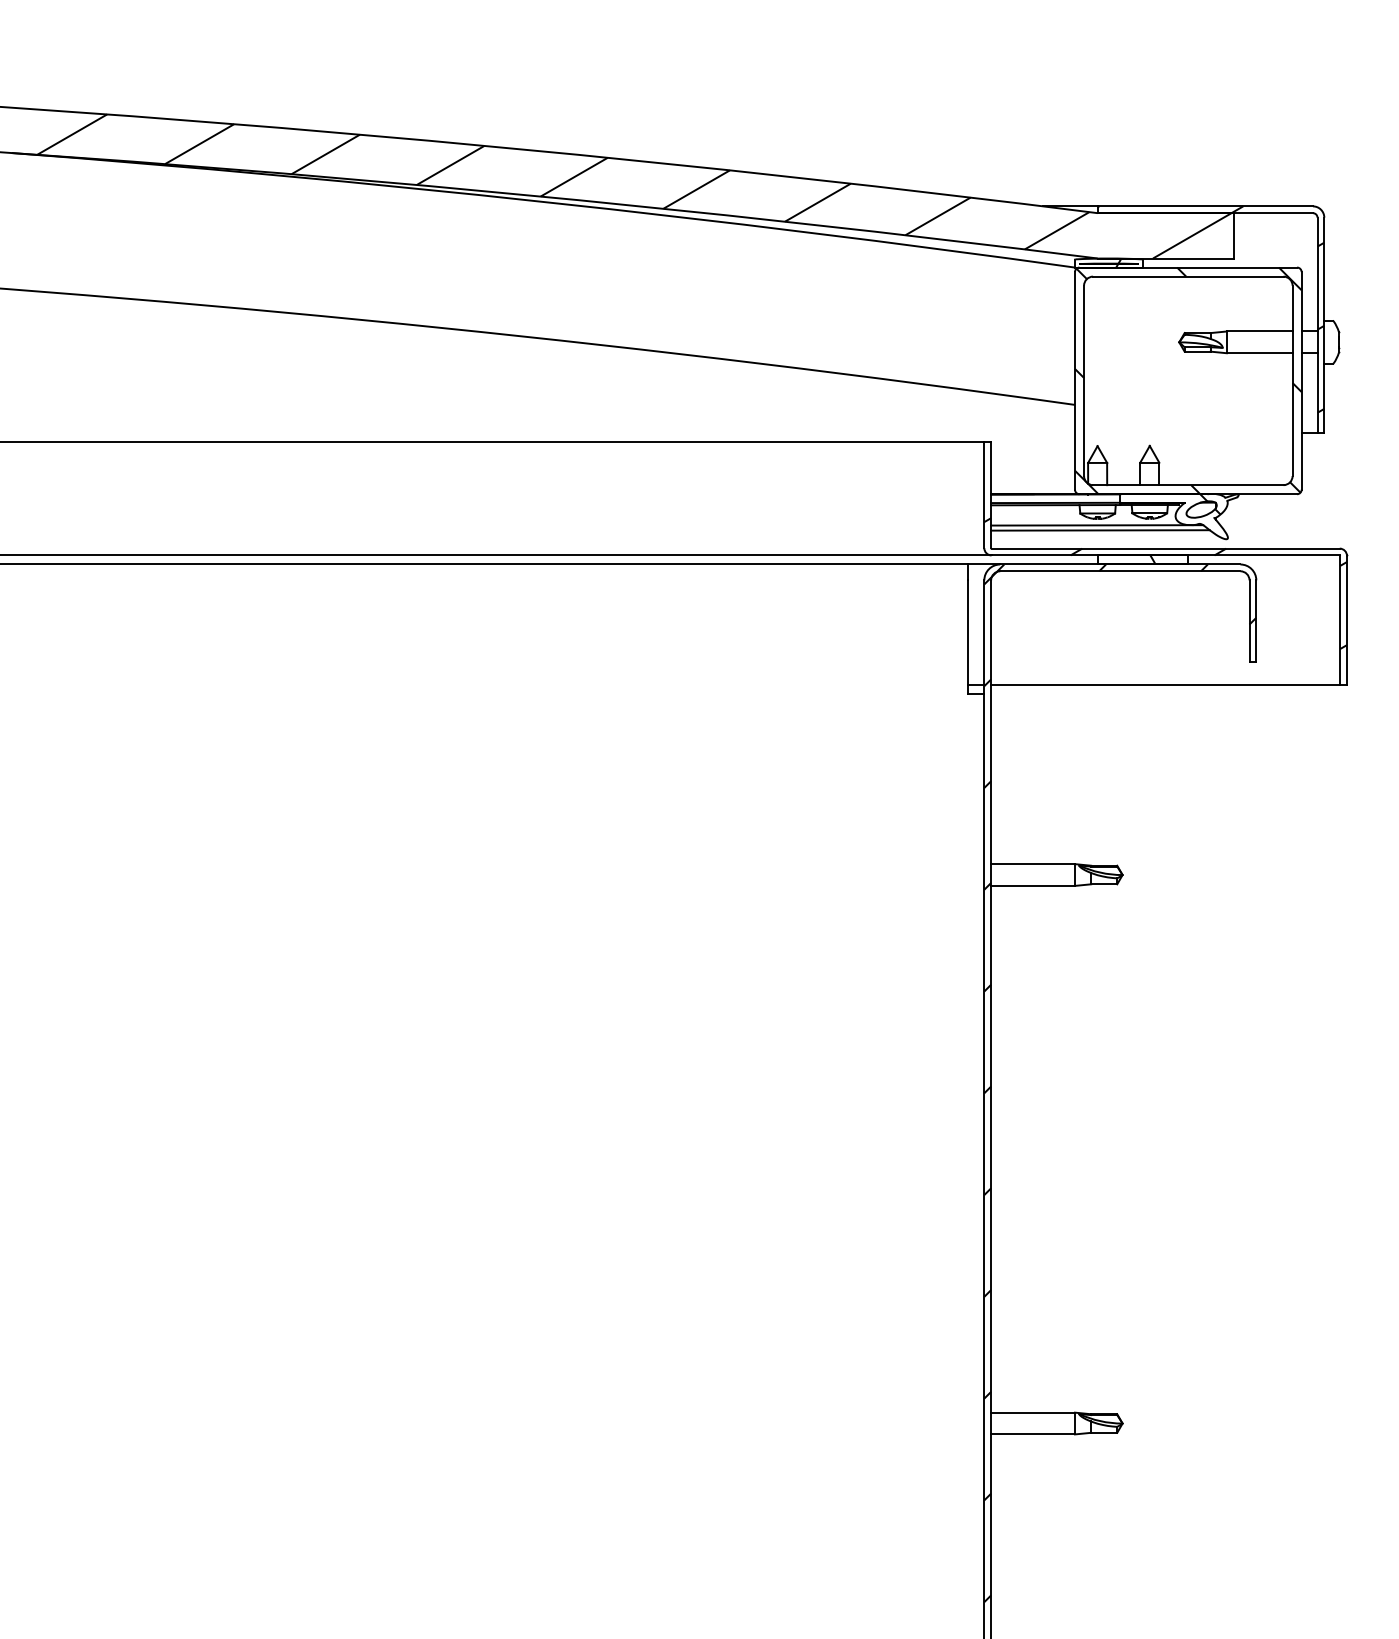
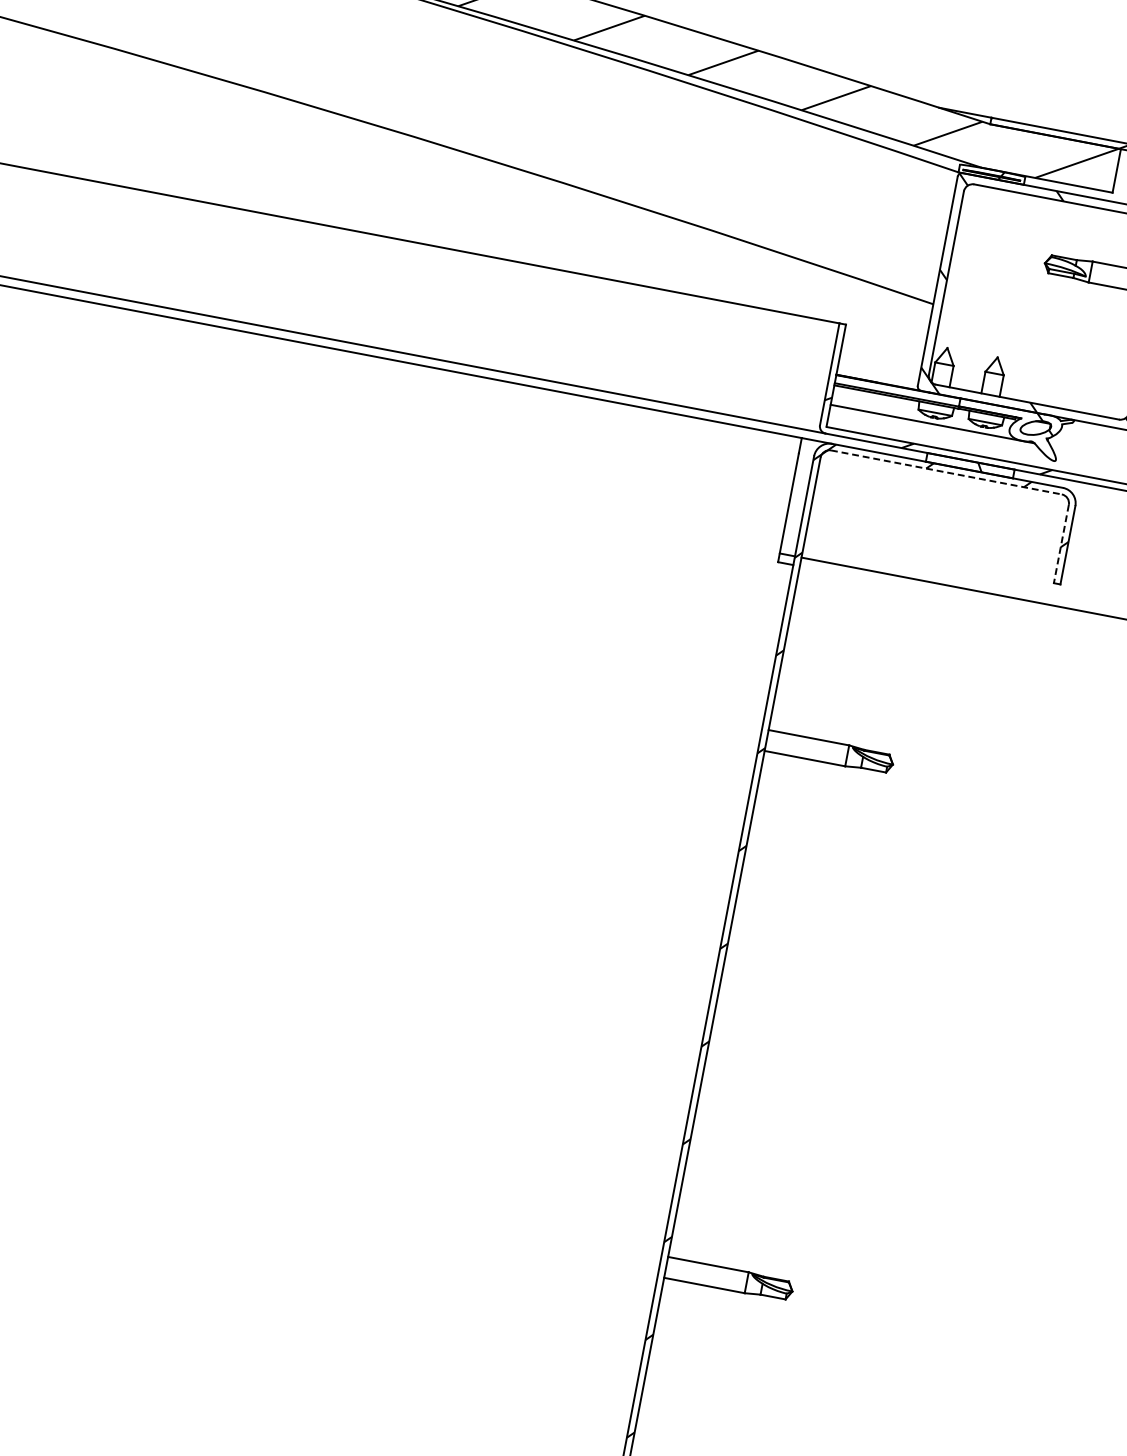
line: (1100, 530) -> (934, 429), removed
line: (1120, 571) -> (946, 472), solid -> dashed
line: (1249, 621) -> (1061, 544), solid -> dashed

